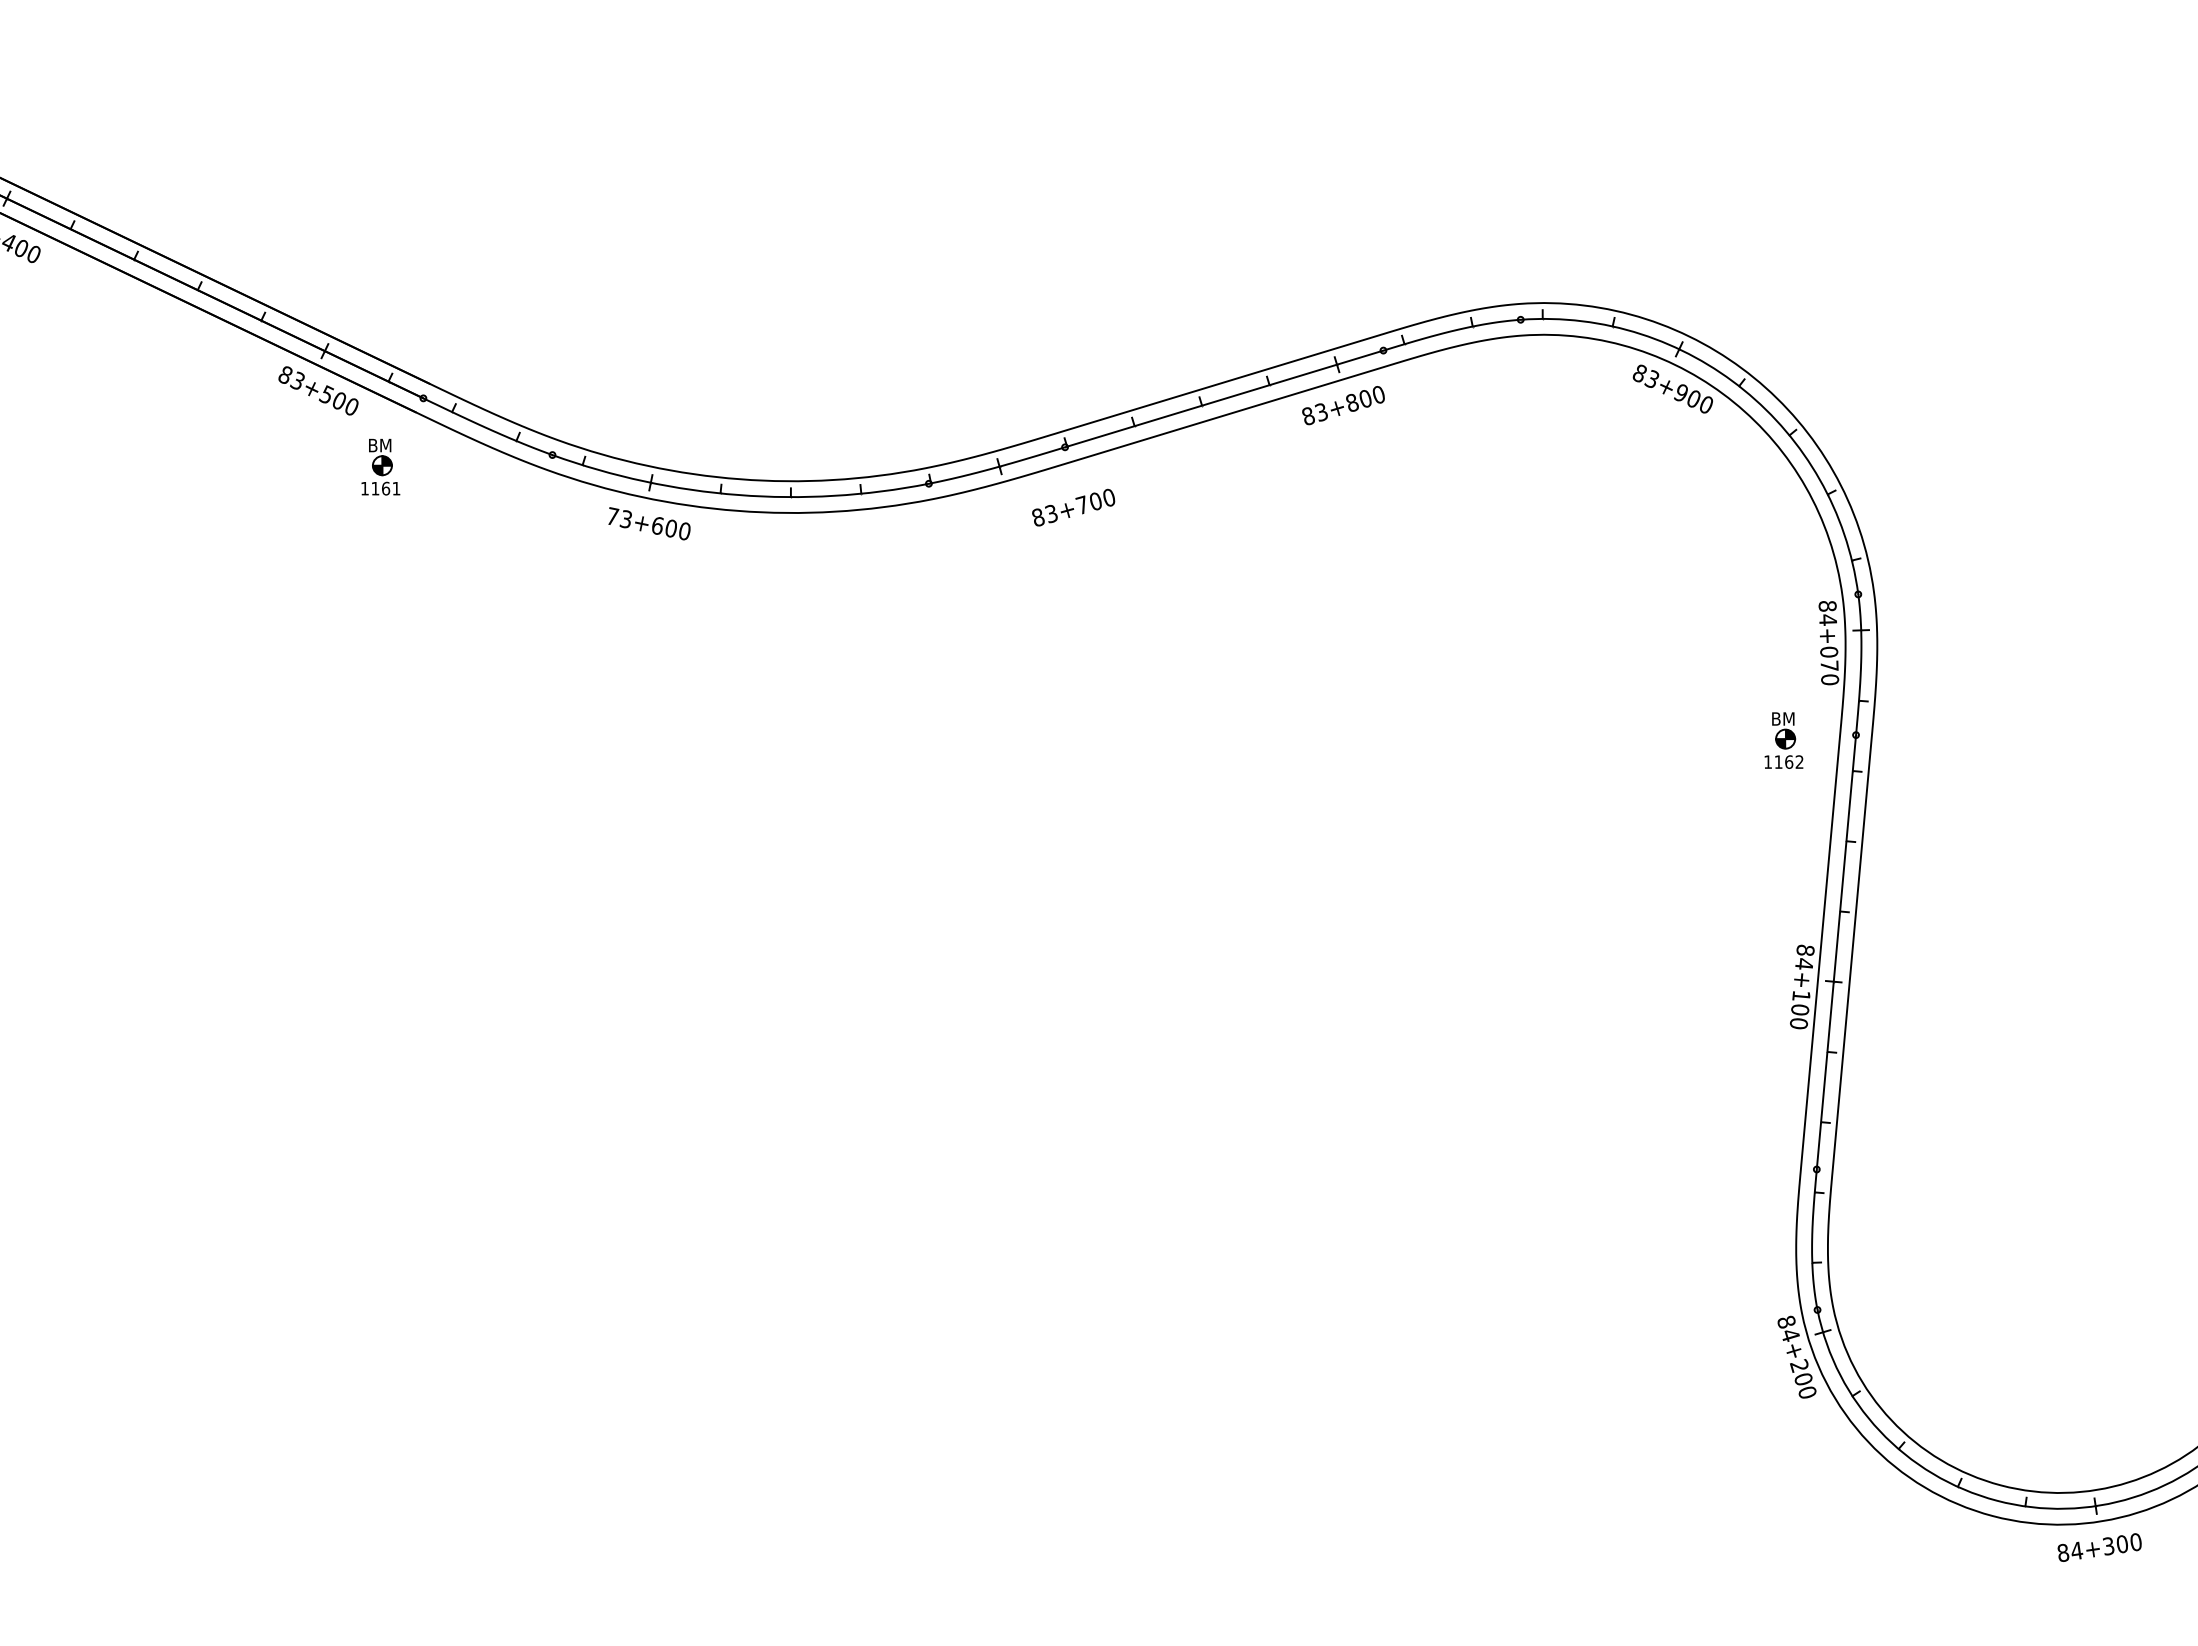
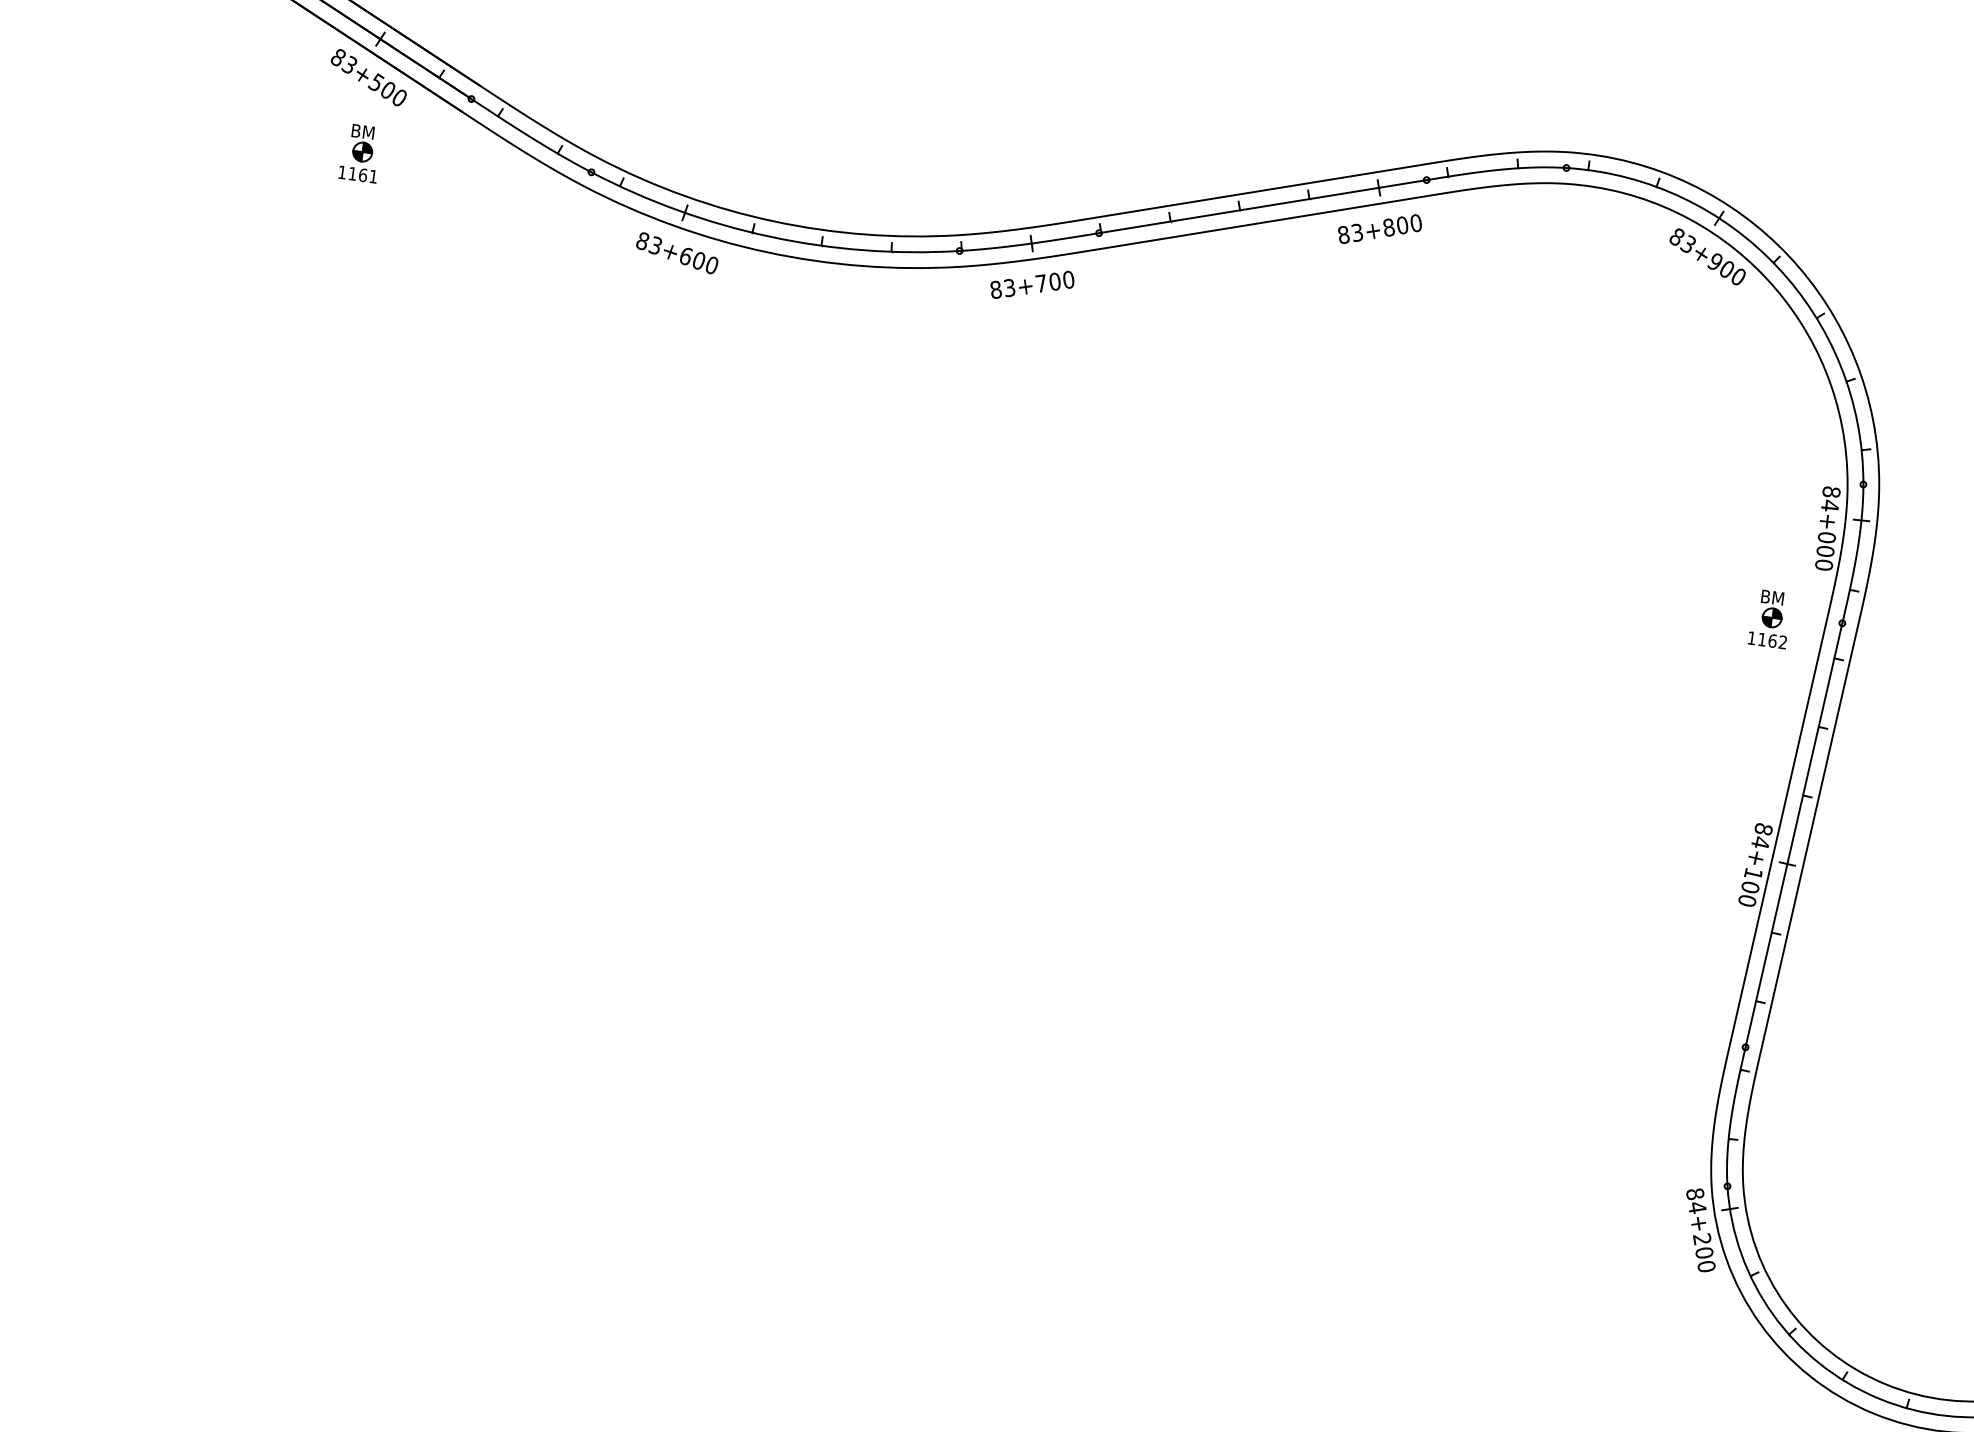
part: (380, 466) -> (360, 152), moved
text: (1073, 507) -> (1032, 284), moved
text: (612, 516) -> (642, 241), 73+600 -> 83+600
text: (1829, 665) -> (1825, 550), 84+070 -> 84+000

